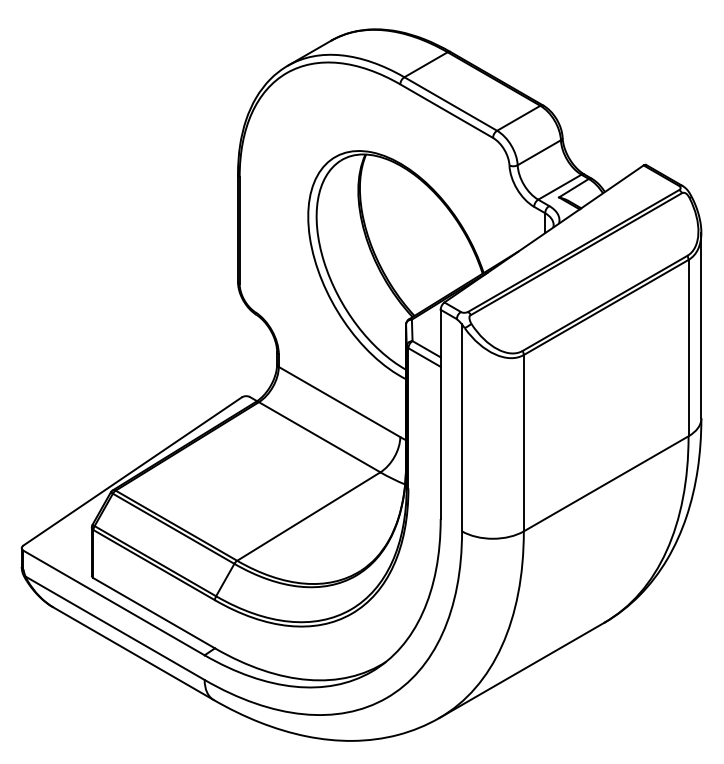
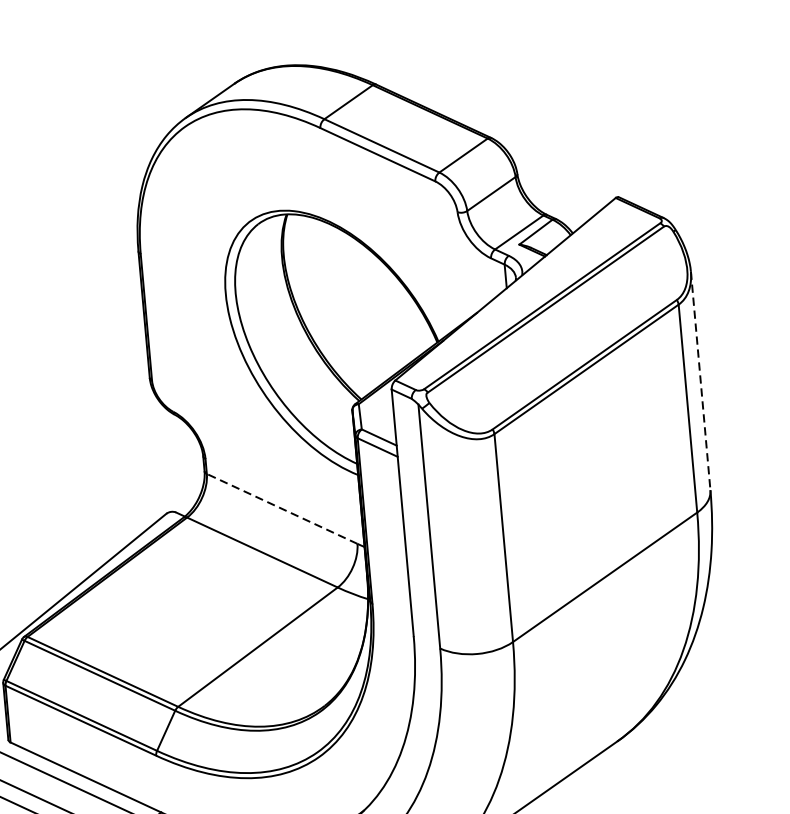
line: (701, 325) -> (700, 380), solid -> dashed
line: (339, 401) -> (282, 508), solid -> dashed

